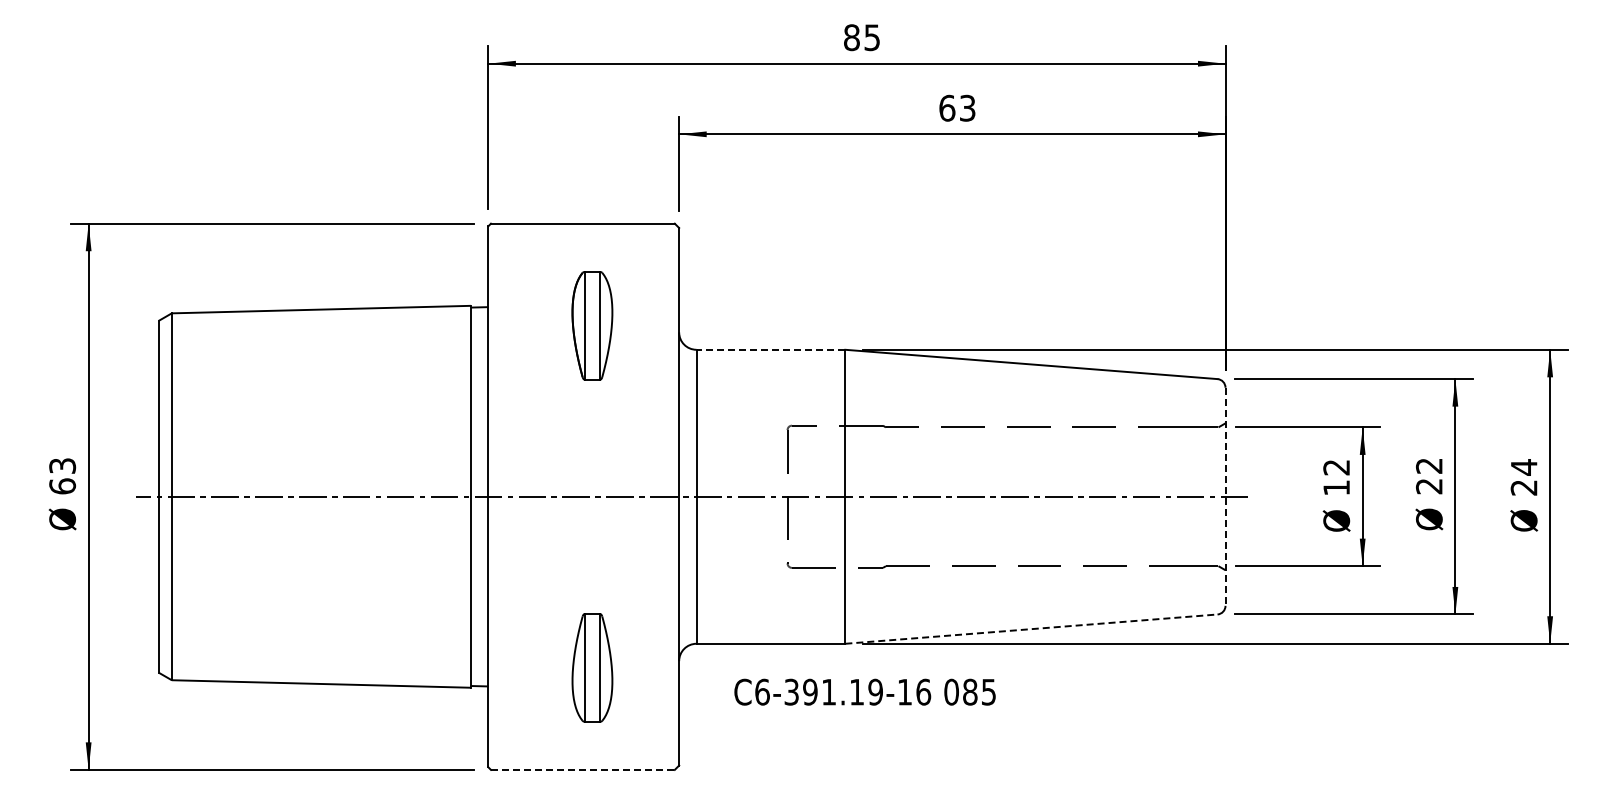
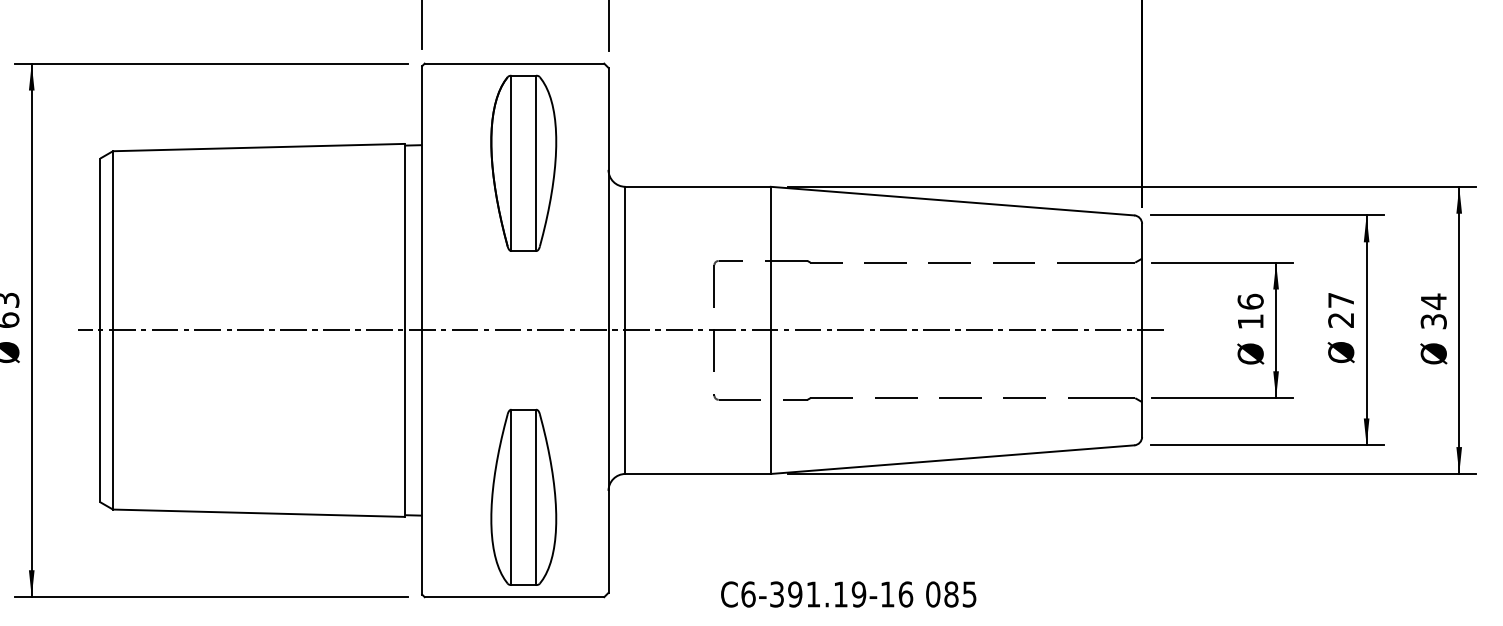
part: (592, 325) -> (523, 163), size x1.67
line: (770, 349) -> (697, 186), dashed -> solid
text: (1429, 465) -> (1341, 299), 22 -> 27
text: (1336, 467) -> (1250, 301), 12 -> 16
text: (1524, 487) -> (1434, 321), 24 -> 34
line: (1225, 497) -> (1142, 331), dashed -> solid
line: (1031, 629) -> (952, 460), dashed -> solid
part: (592, 667) -> (523, 497), size x1.67
text: (864, 691) -> (848, 593), moved
line: (582, 769) -> (514, 596), dashed -> solid

